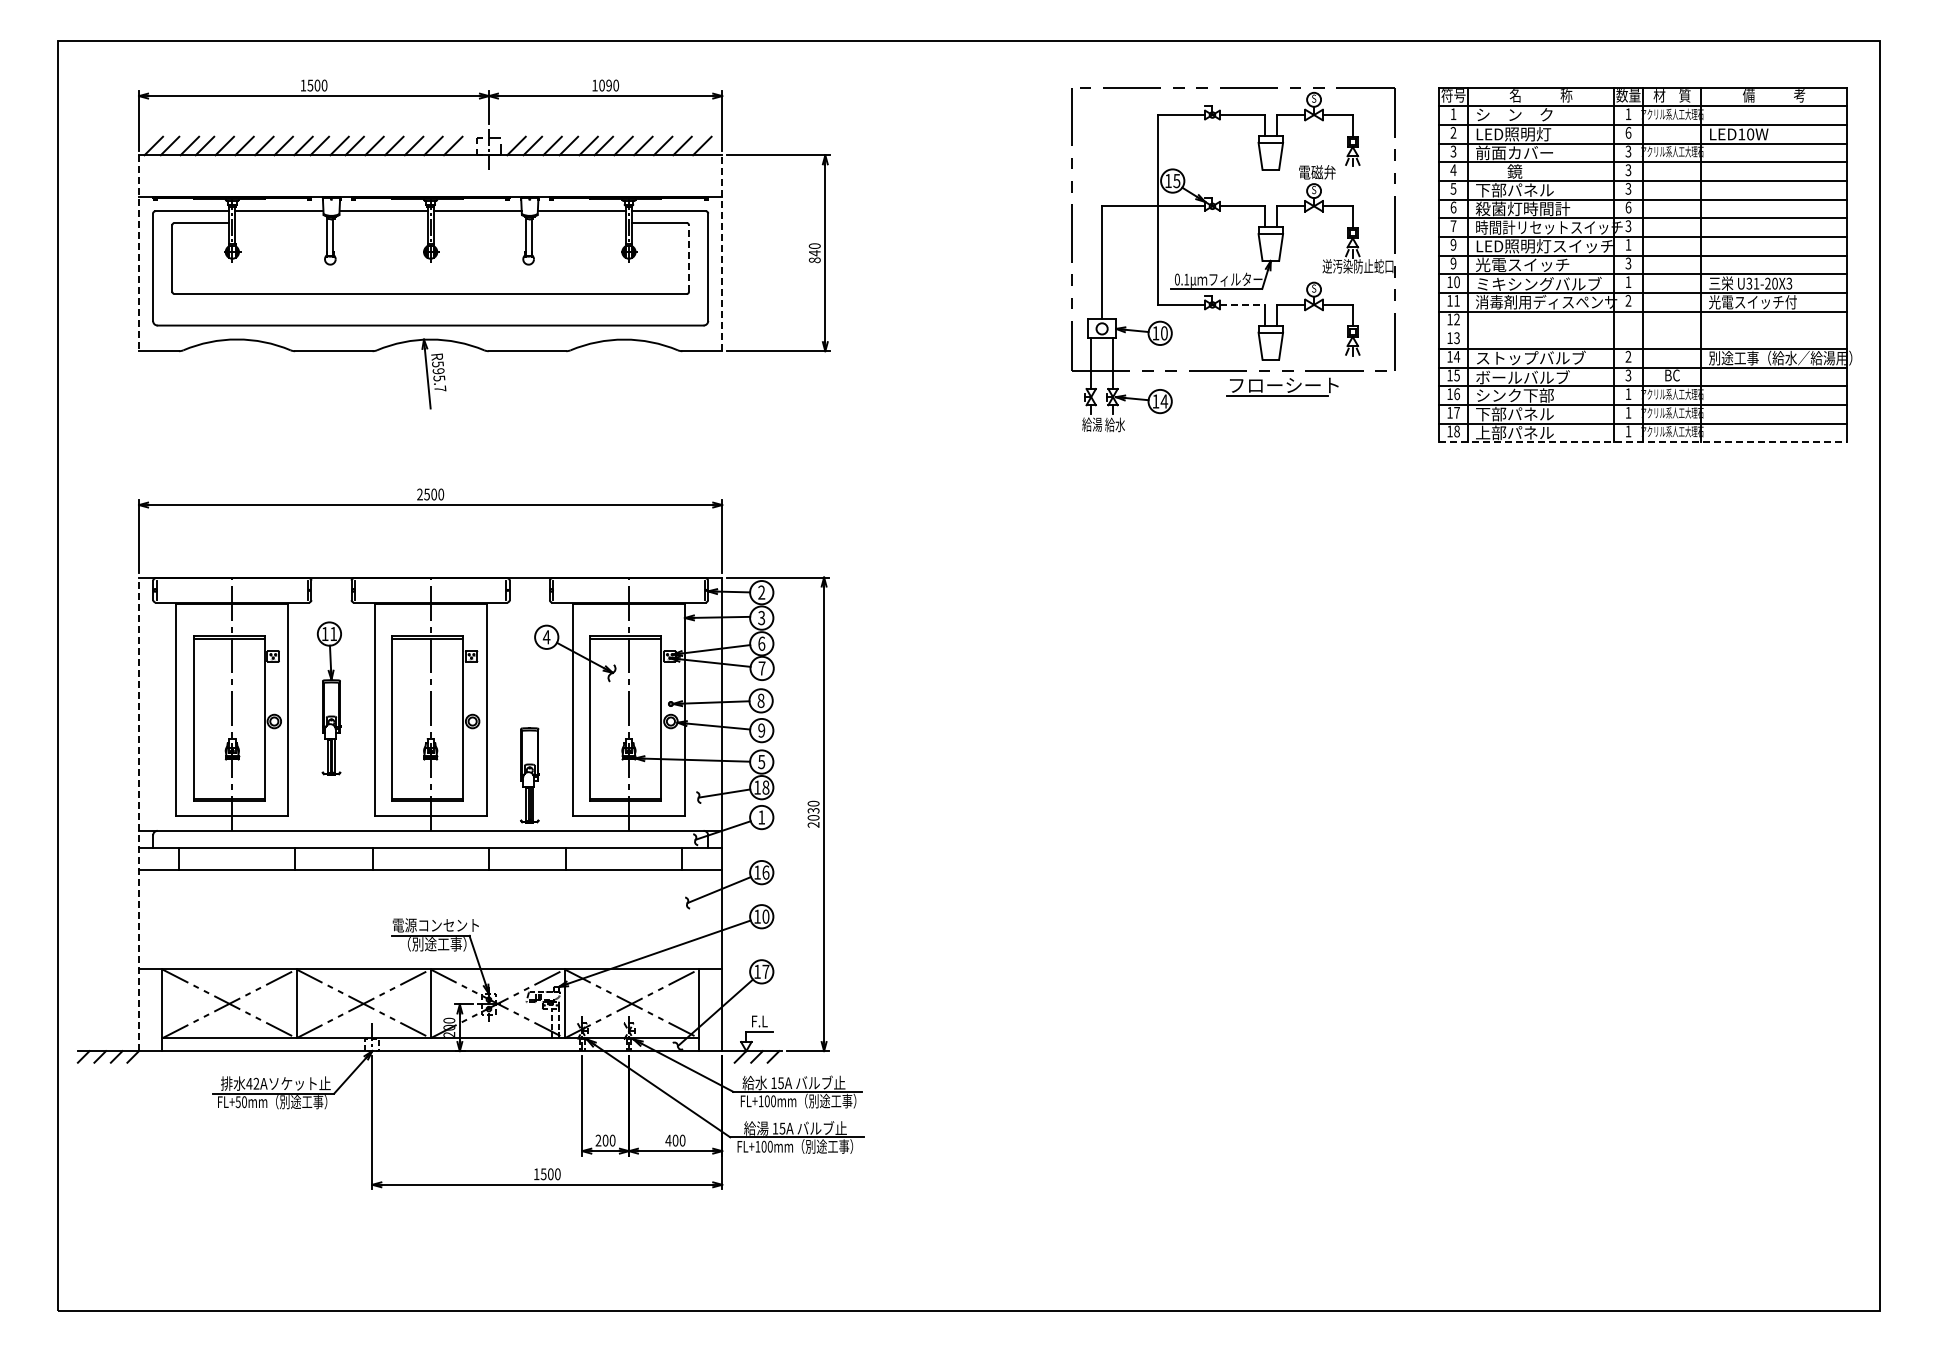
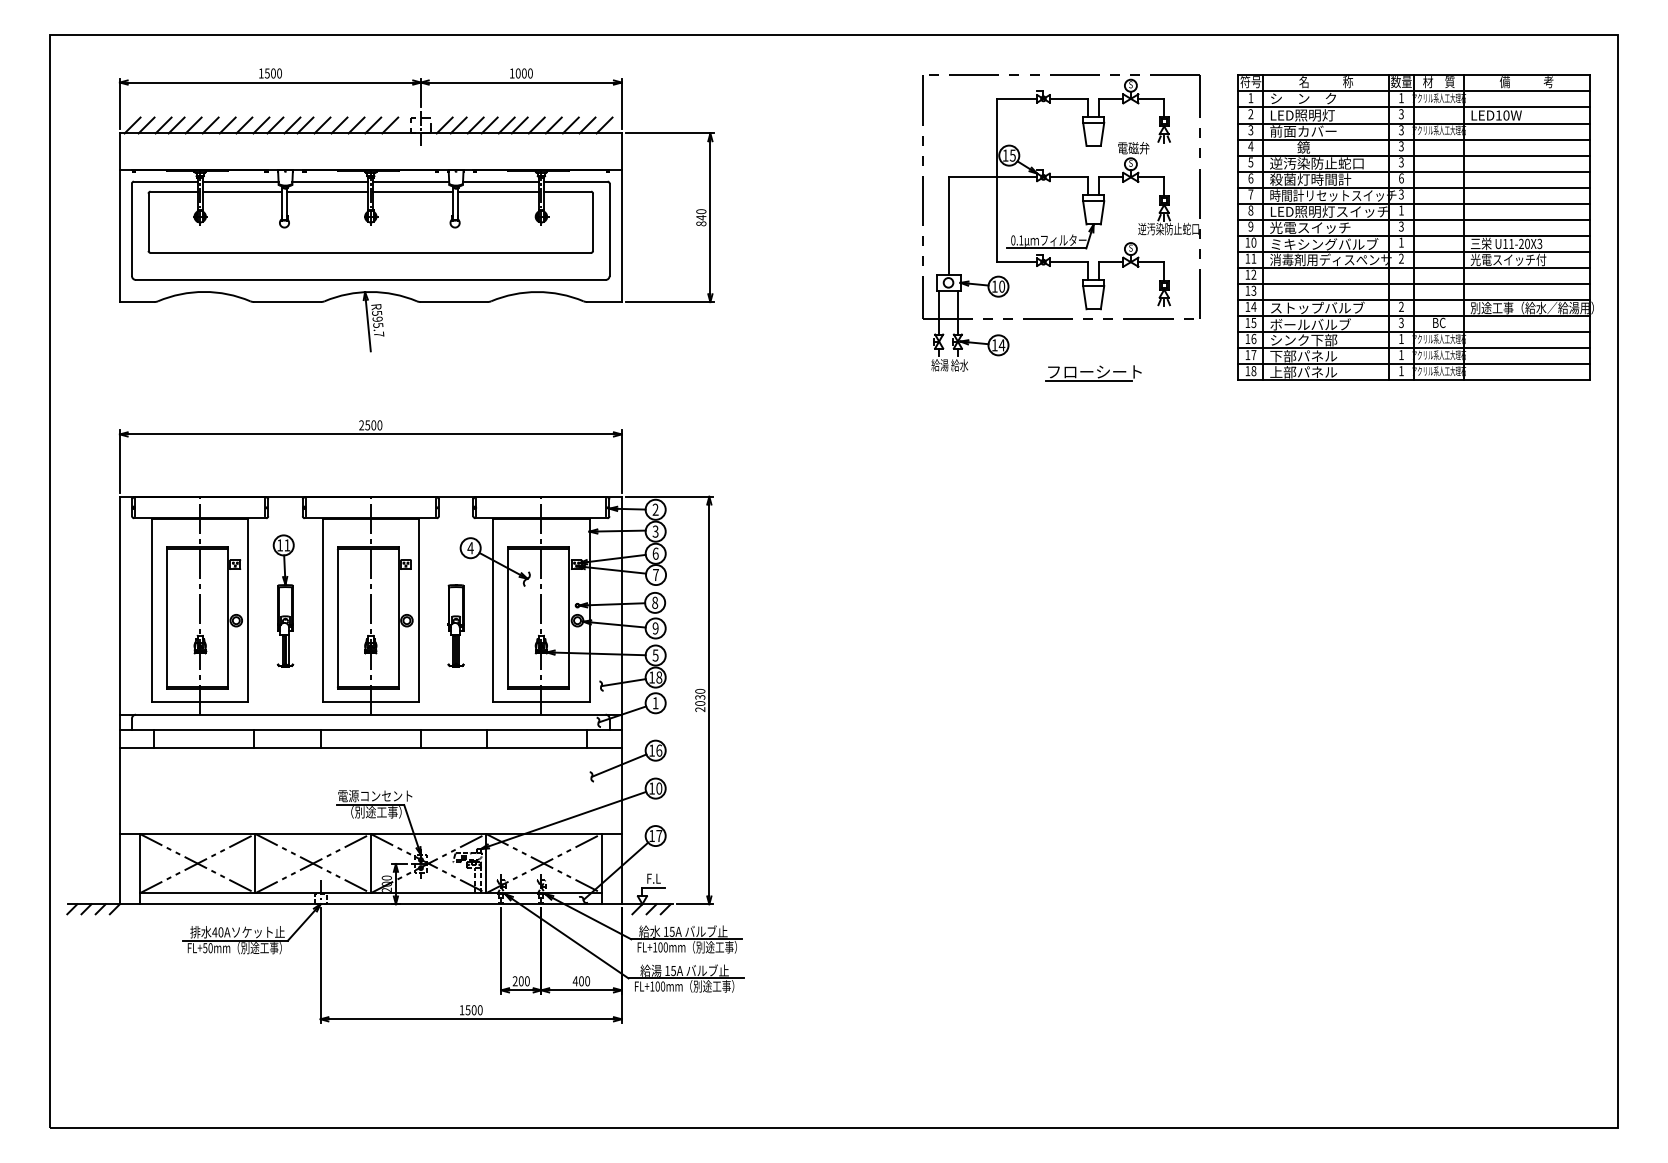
text: (608, 85) -> (523, 73), 1090 -> 1000
text: (1628, 132) -> (1401, 113), 6 -> 3
text: (1529, 189) -> (1316, 162), 下部パネル -> 逆汚染防止蛇口
line: (281, 222) -> (242, 191), added
line: (380, 222) -> (327, 191), added
line: (479, 222) -> (412, 191), added
line: (578, 222) -> (498, 191), added
text: (1453, 244) -> (1250, 210), 9 -> 8
line: (139, 253) -> (120, 217), dashed -> solid
line: (722, 253) -> (621, 217), dashed -> solid
line: (689, 258) -> (593, 222), dashed -> solid
text: (1749, 283) -> (1505, 243), U31-20X3 -> U11-20X3
line: (1242, 304) -> (1069, 261), dashed -> solid
line: (1642, 330) -> (1413, 284), added
part: (1282, 386) -> (1093, 372), moved
line: (1643, 442) -> (1414, 380), dashed -> solid
part: (529, 775) -> (455, 625), moved
line: (139, 814) -> (120, 700), dashed -> solid
text: (256, 1083) -> (220, 932), 42A -> 40A

